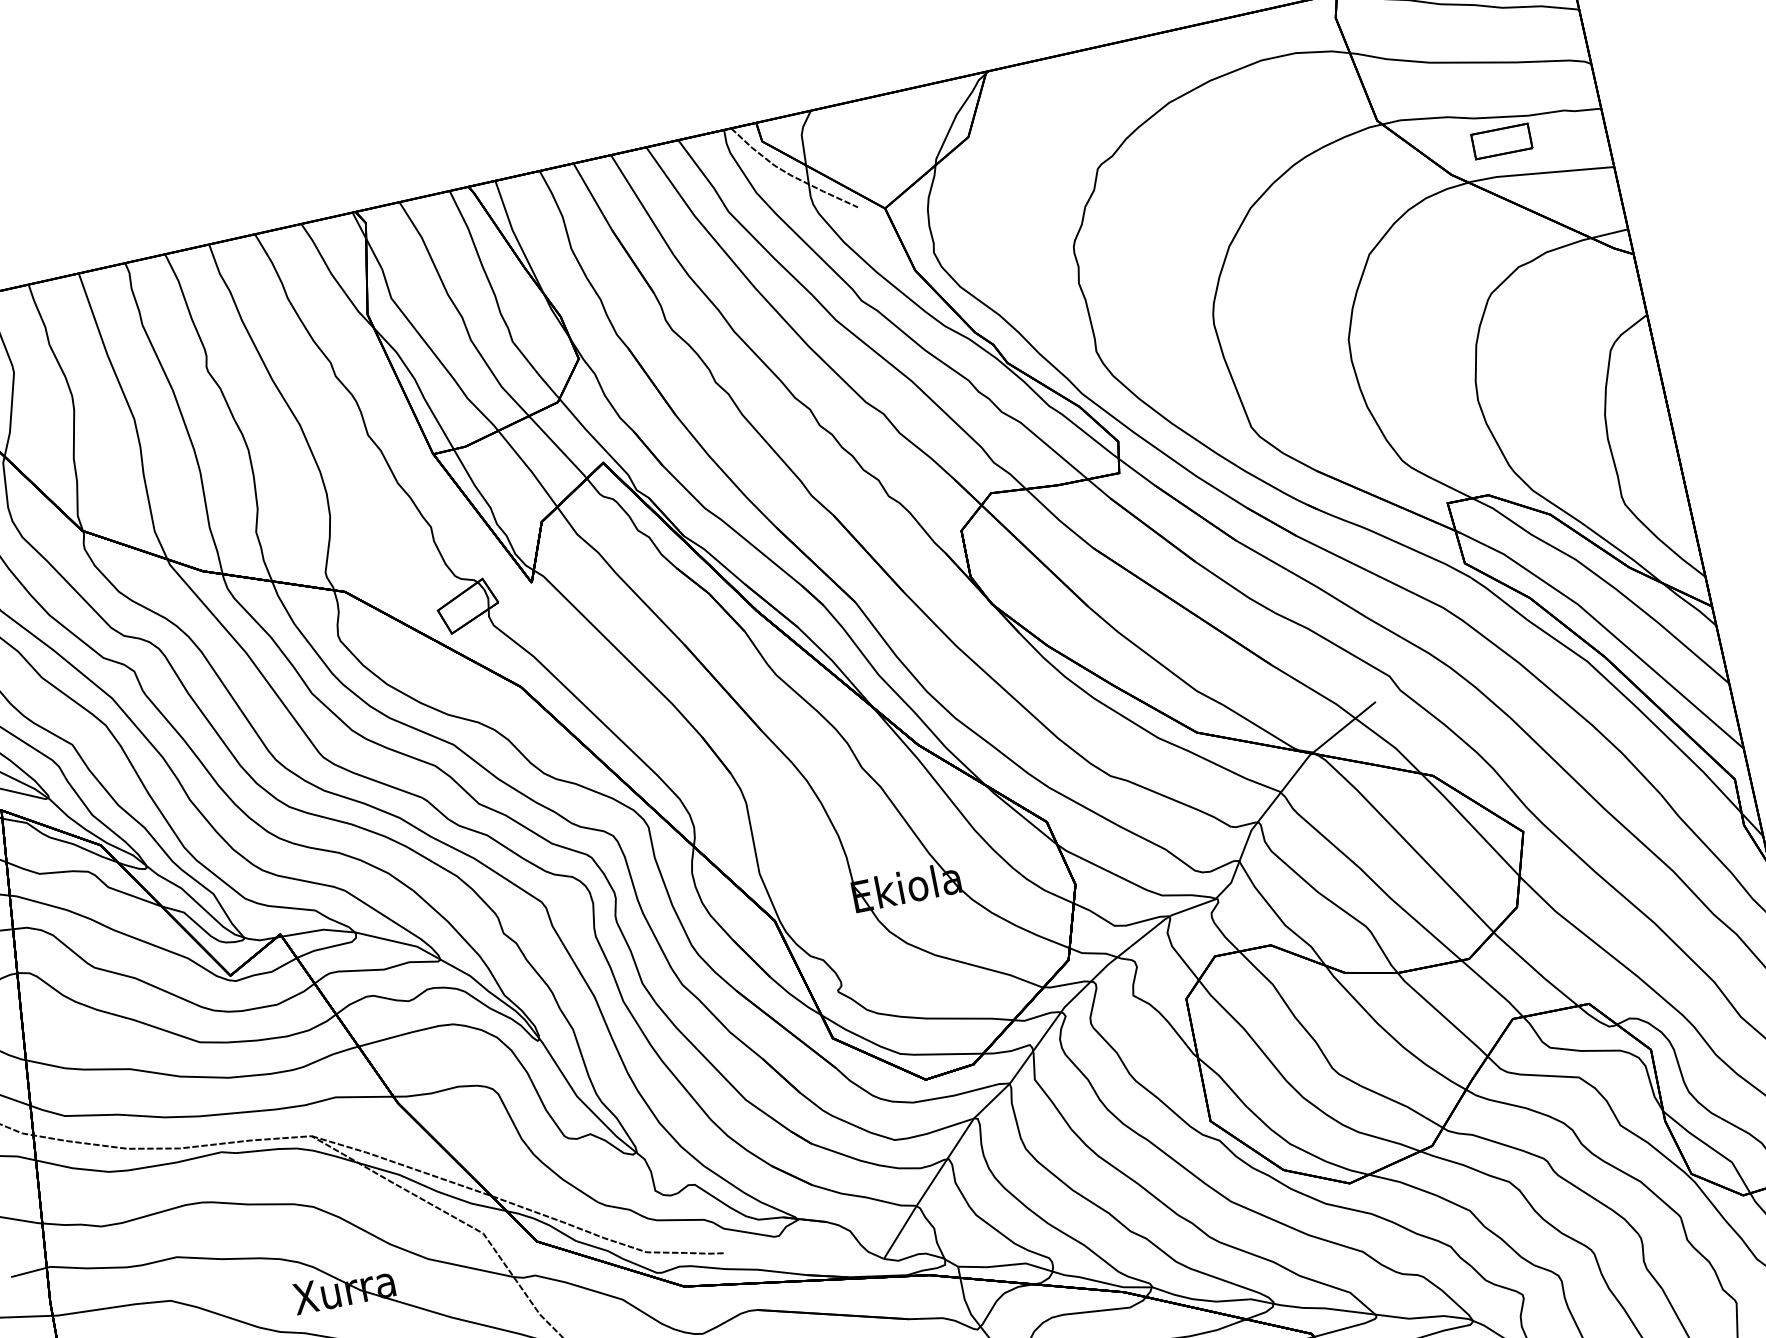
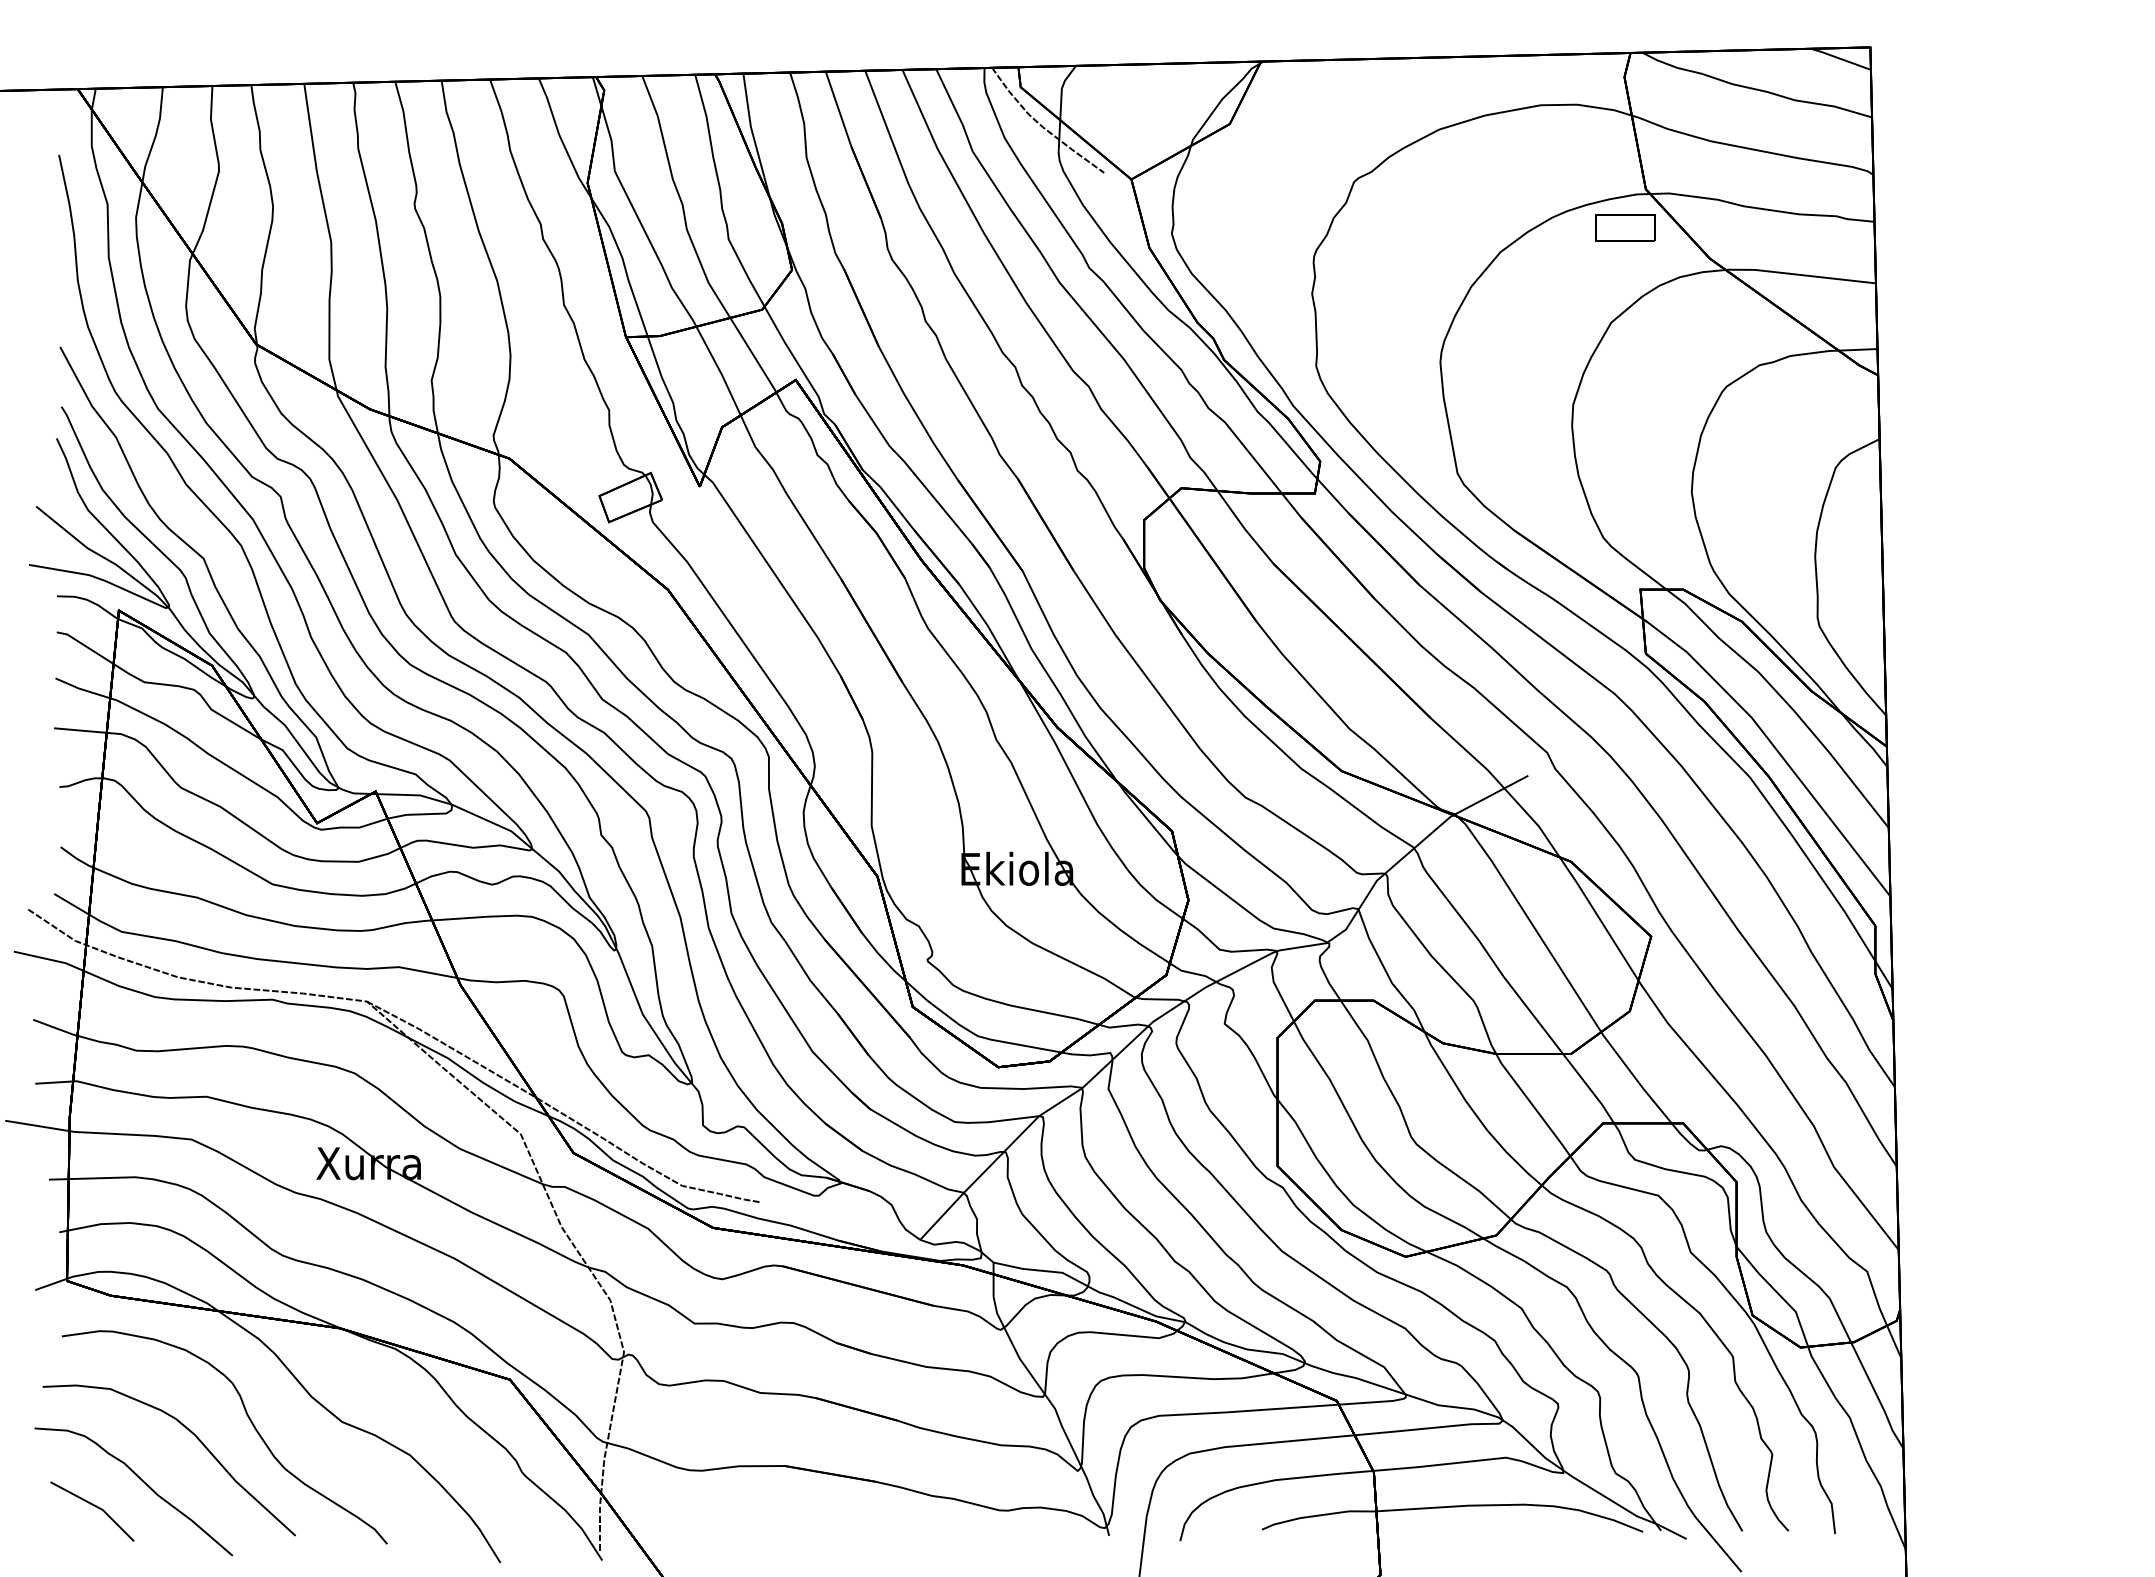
part: (1501, 140) -> (1625, 227), moved

